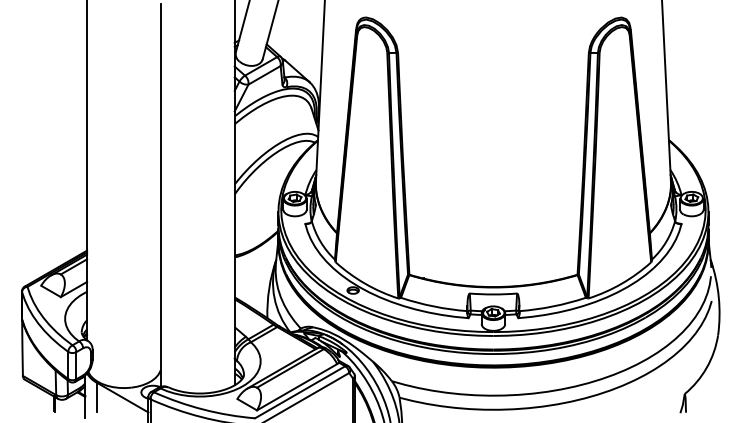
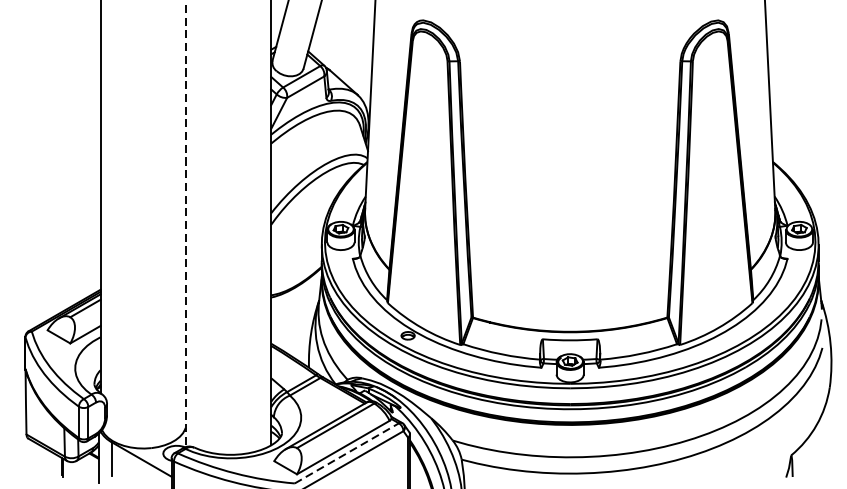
line: (160, 196) -> (185, 227), solid -> dashed
line: (300, 392) -> (347, 453), solid -> dashed

